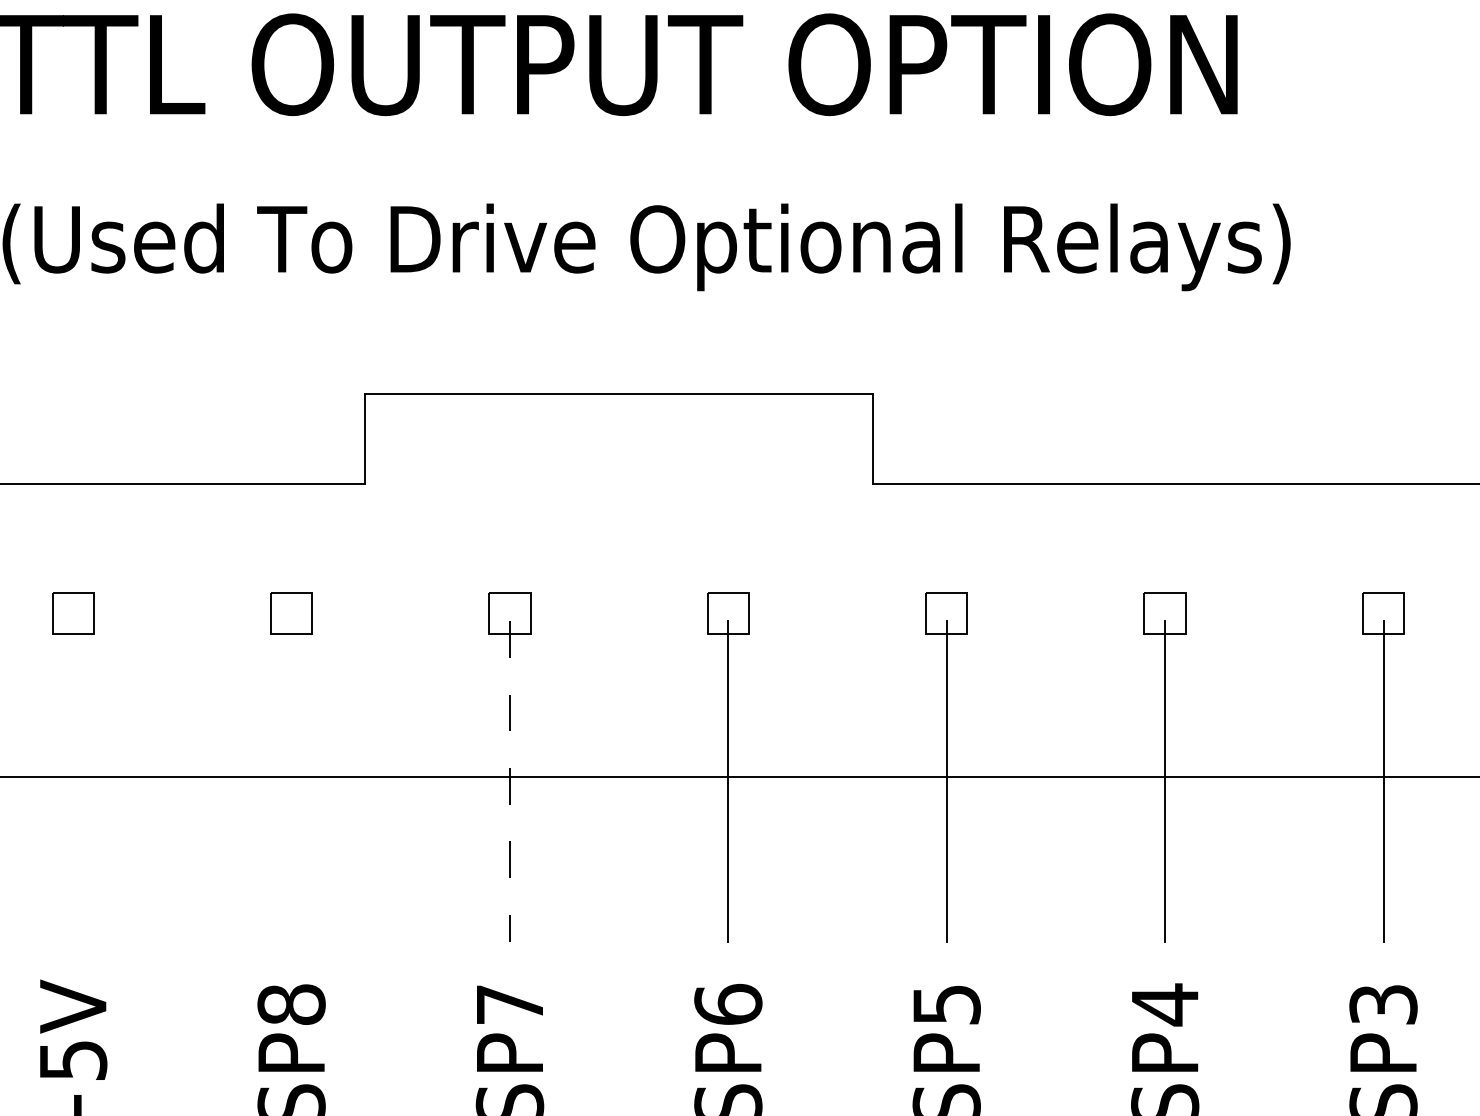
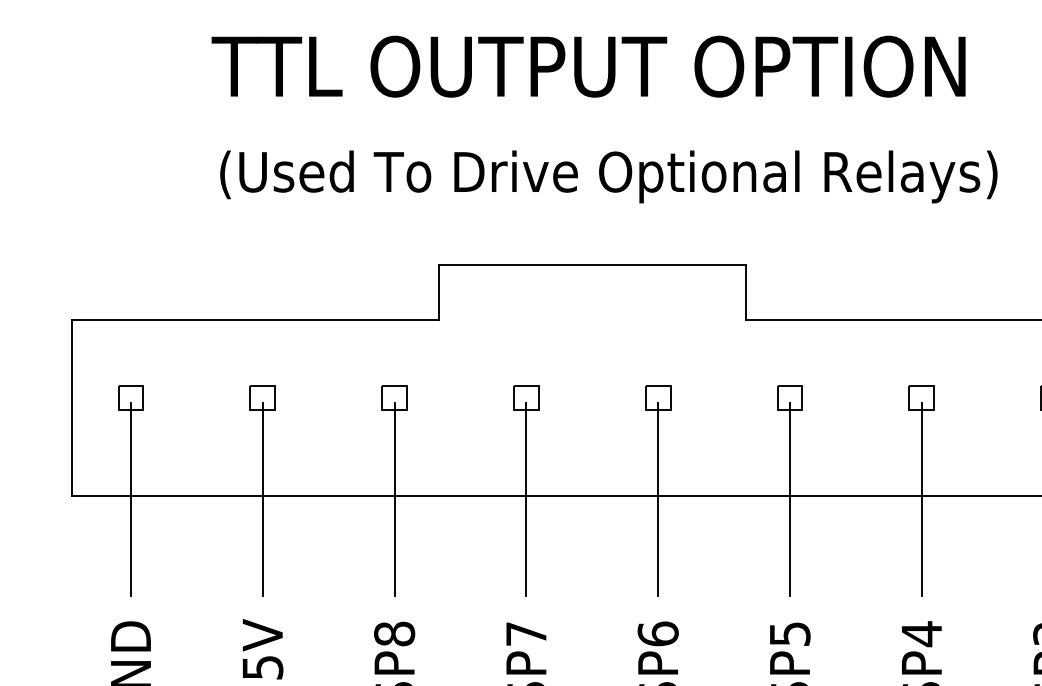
line: (72, 781) -> (262, 499), added
line: (291, 781) -> (394, 499), added
line: (510, 781) -> (526, 499), dashed -> solid

